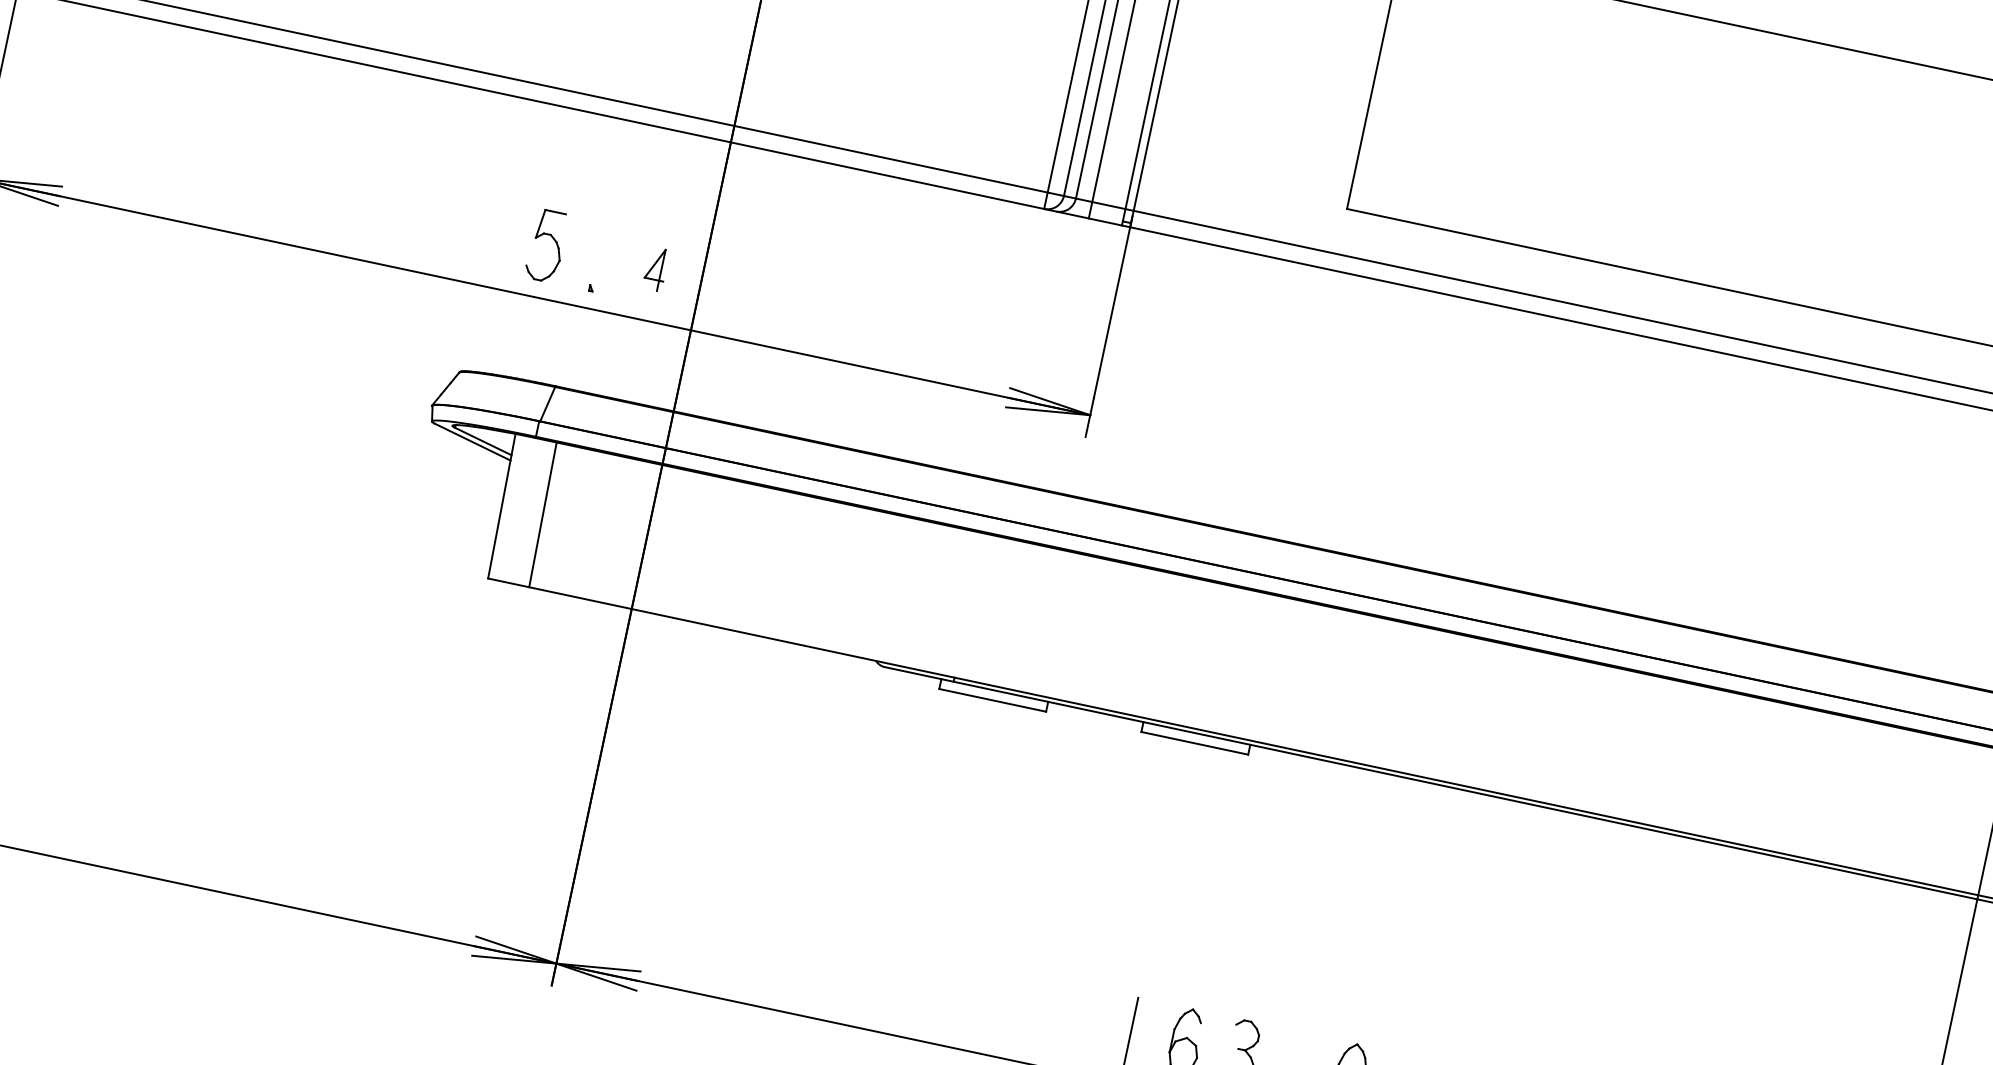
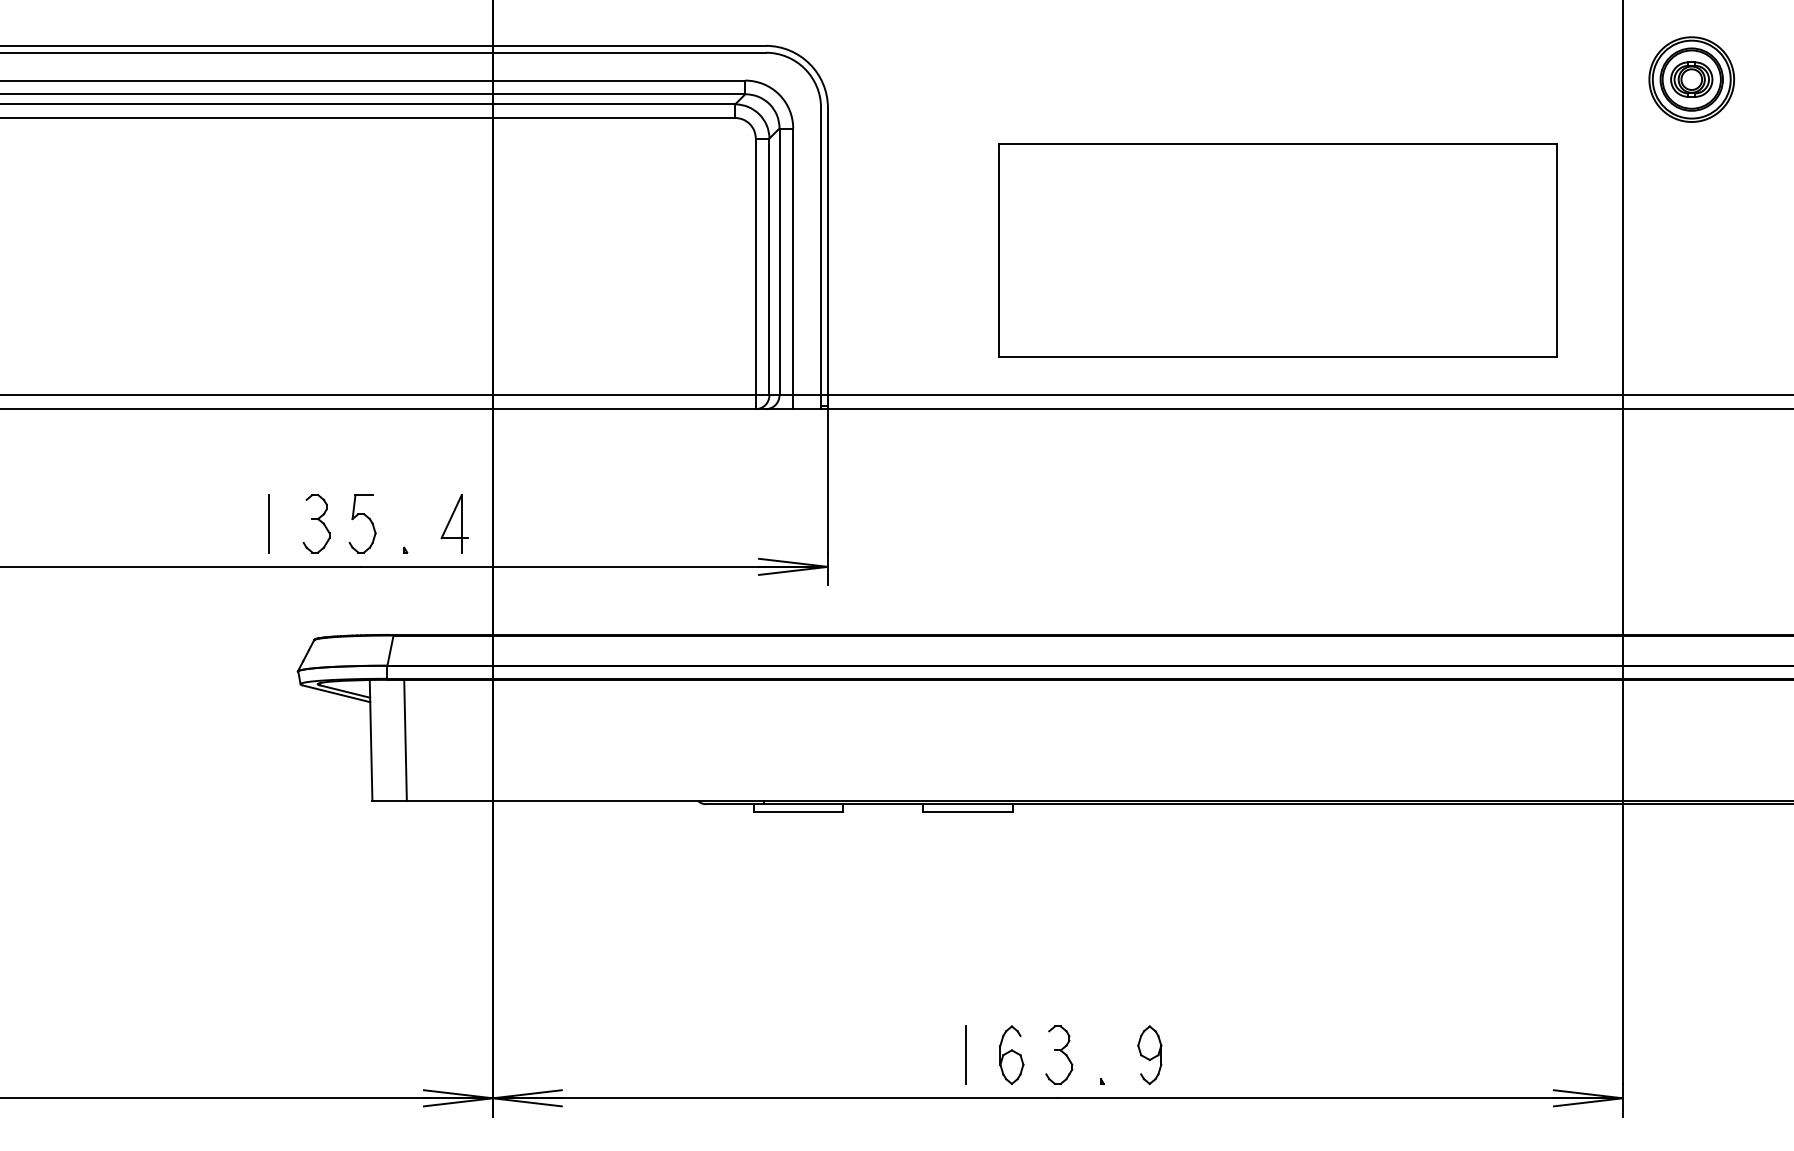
line: (435, 222) -> (269, 523), added
part: (491, 233) -> (316, 523), added
part: (656, 268) -> (454, 523), size x1.67

